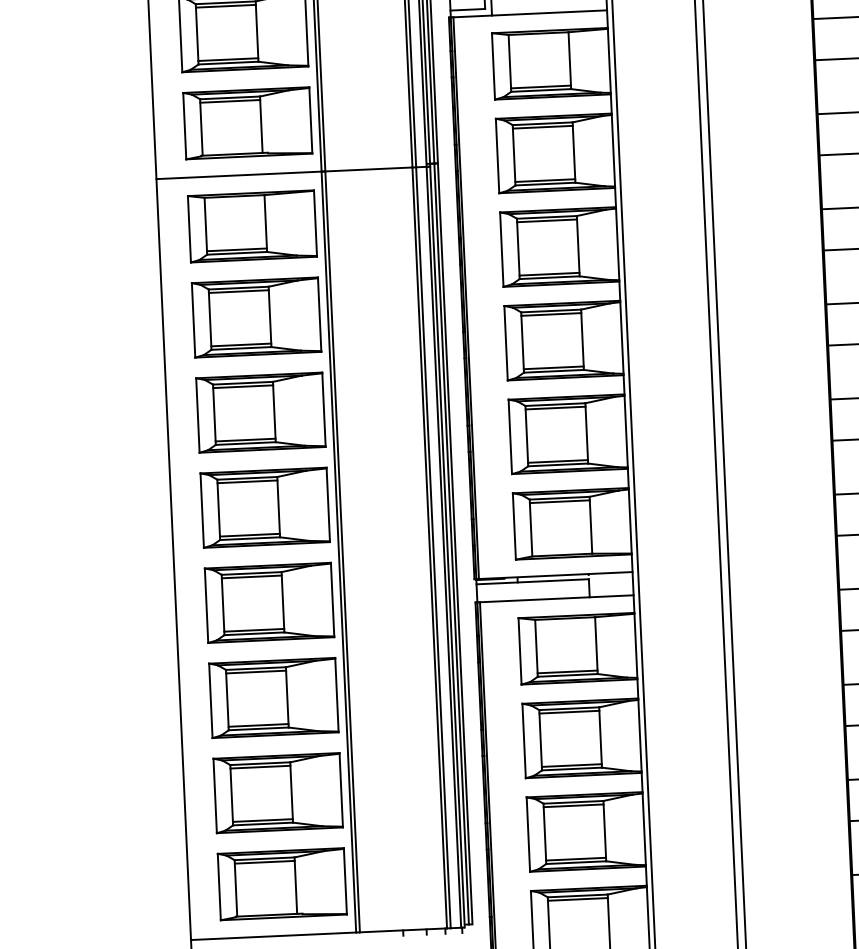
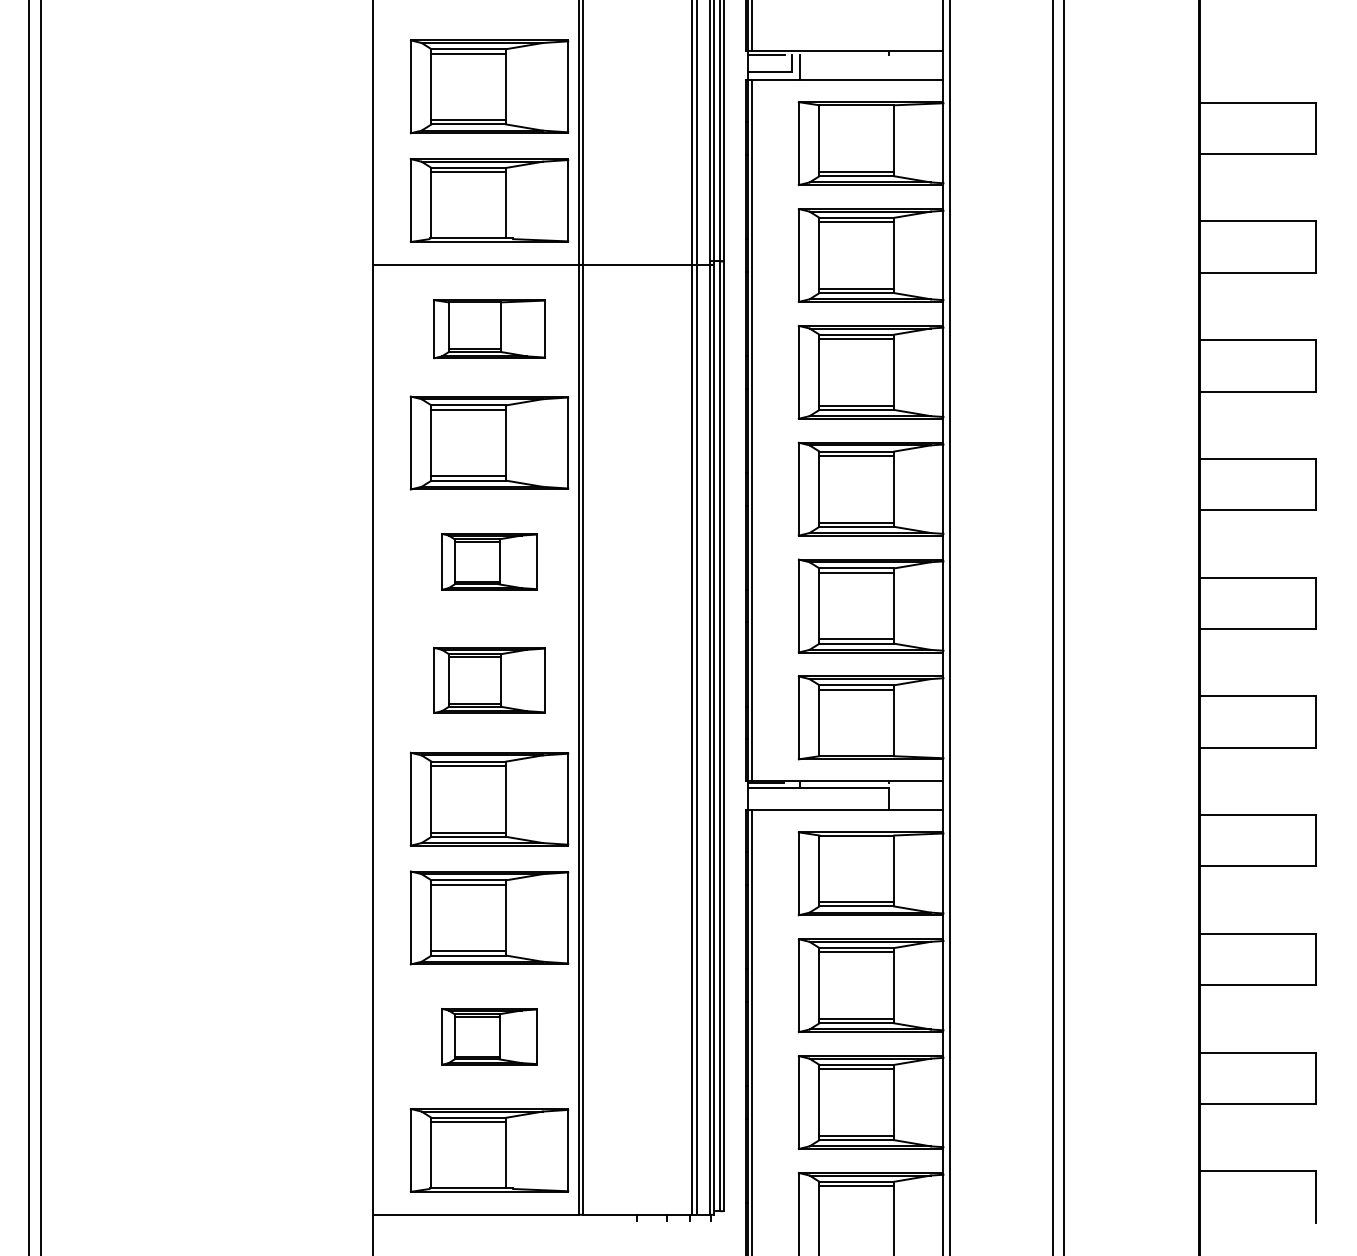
part: (252, 225) -> (489, 328), size x0.7
part: (260, 412) -> (489, 561), size x0.6
part: (265, 507) -> (489, 680), size x0.7
part: (278, 792) -> (489, 1036), size x0.6

